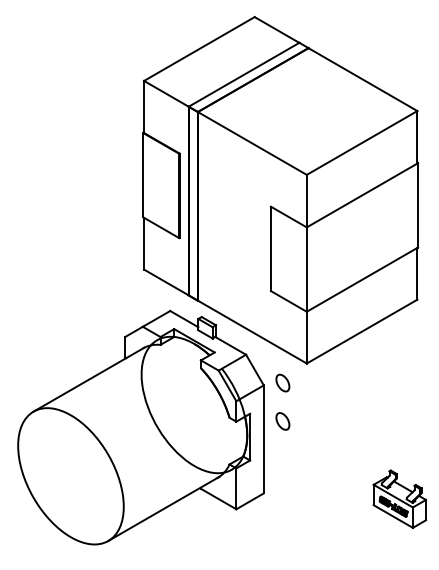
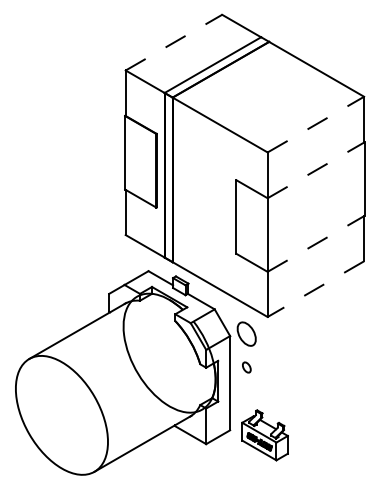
line: (199, 49) -> (174, 43), solid -> dashed
line: (362, 142) -> (316, 124), solid -> dashed
line: (362, 195) -> (316, 170), solid -> dashed
line: (362, 279) -> (316, 243), solid -> dashed
line: (362, 331) -> (316, 289), solid -> dashed
part: (282, 382) -> (246, 333), size x1.6
part: (282, 421) -> (246, 367), size x0.7
part: (399, 498) -> (264, 434), moved

